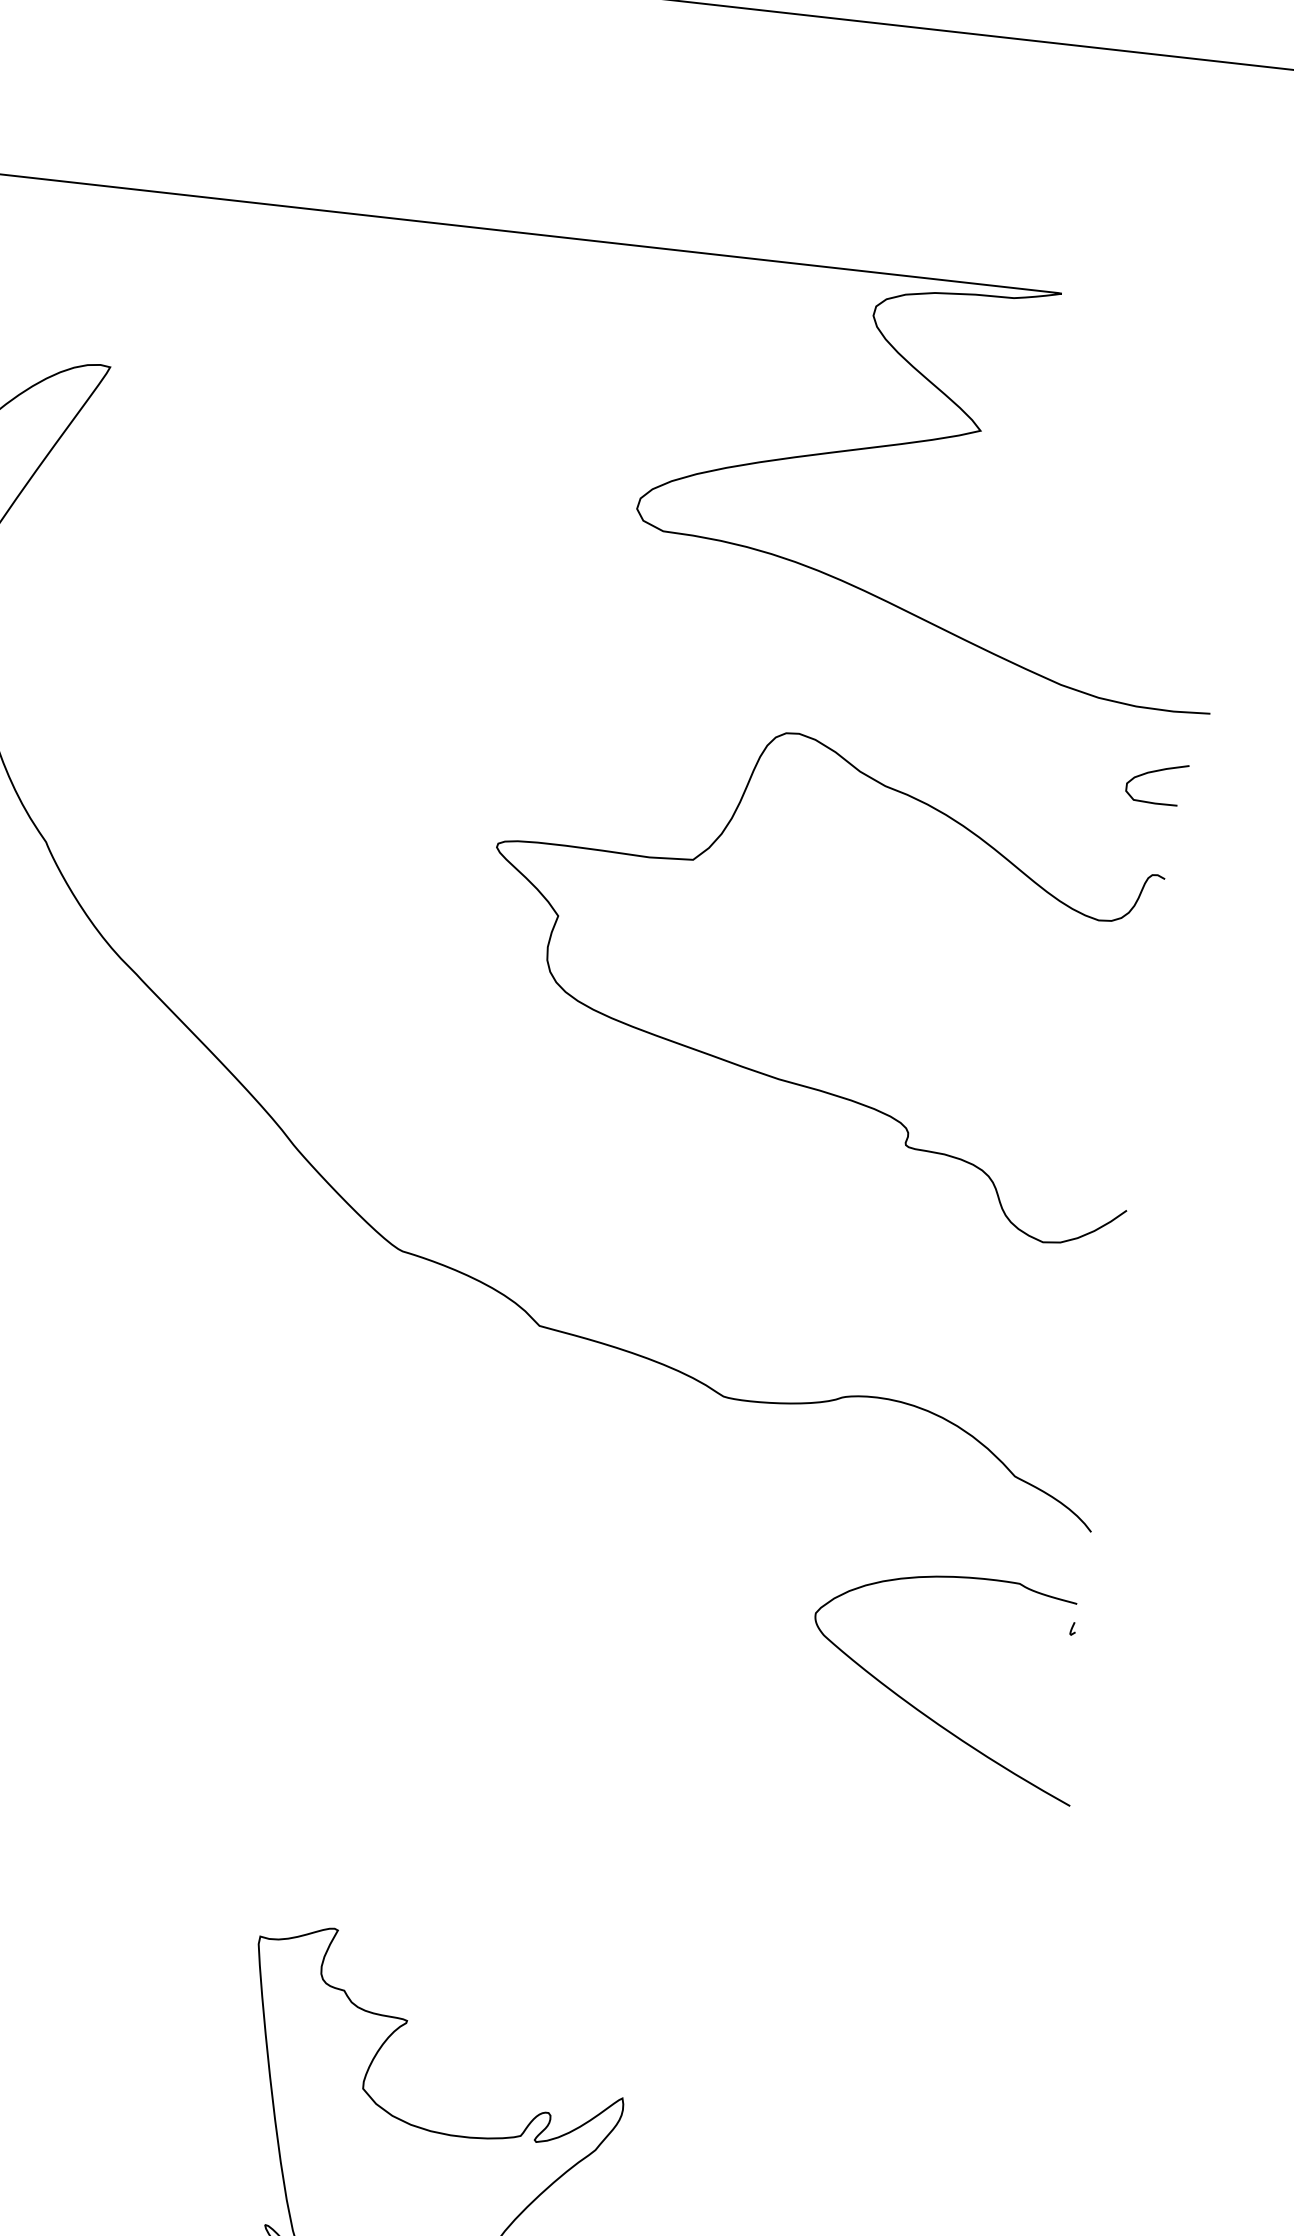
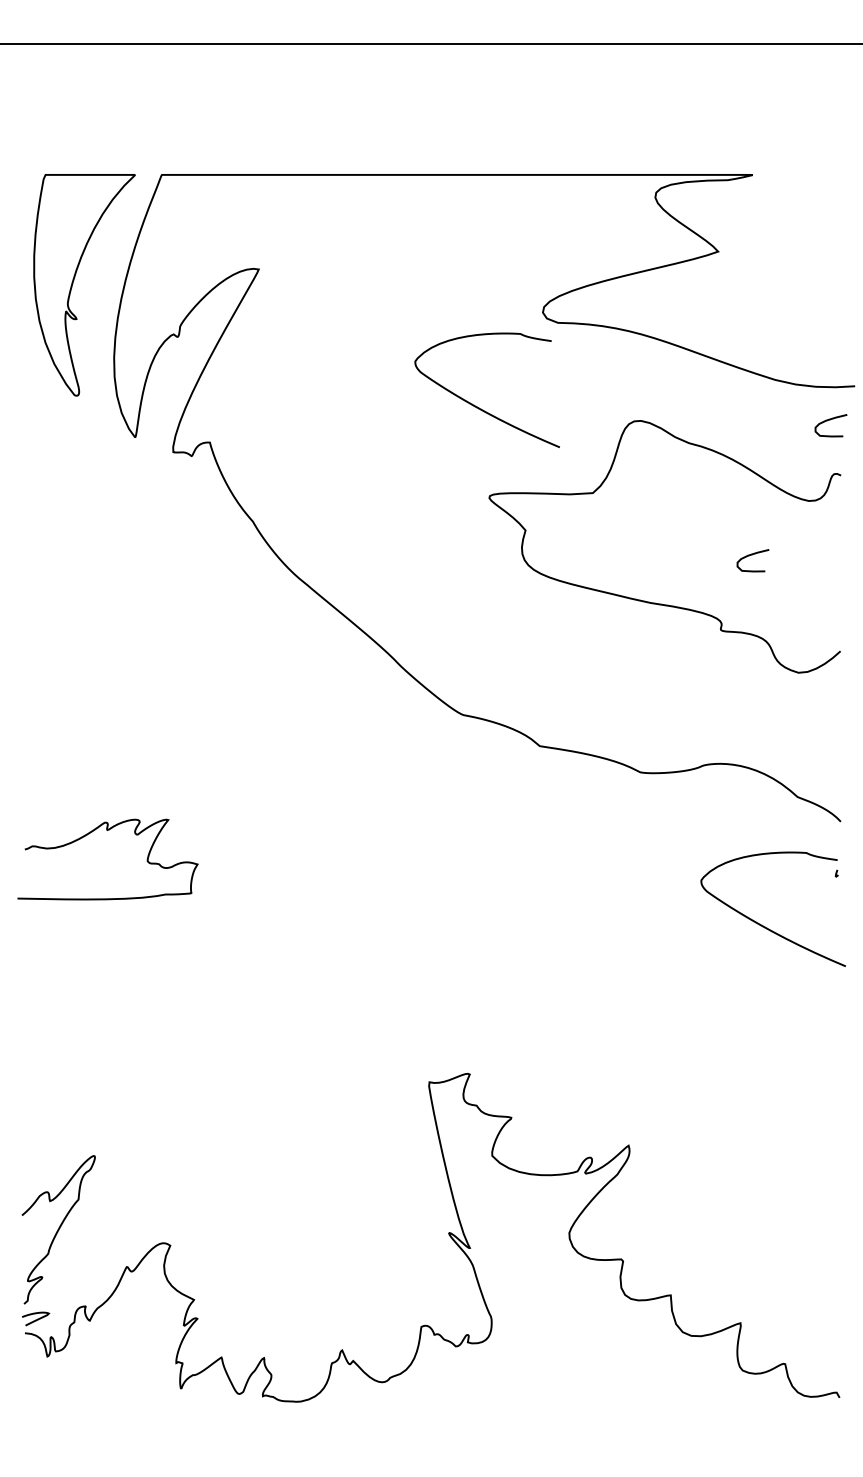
curve: (493, 672) -> (477, 406), added
curve: (980, 1011) -> (752, 555), added

